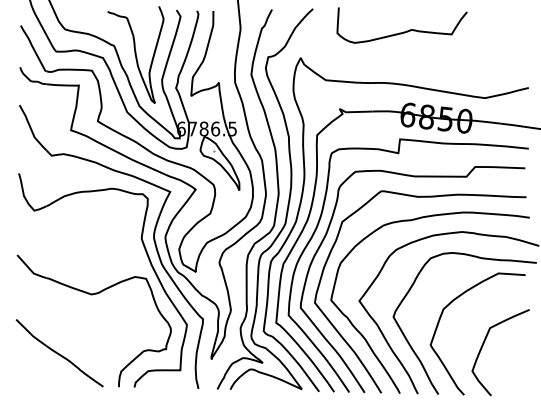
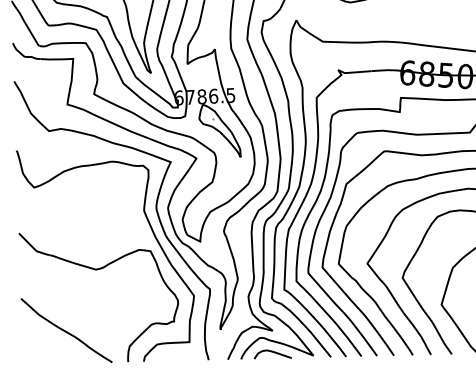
curve: (261, 384) -> (272, 352), added

